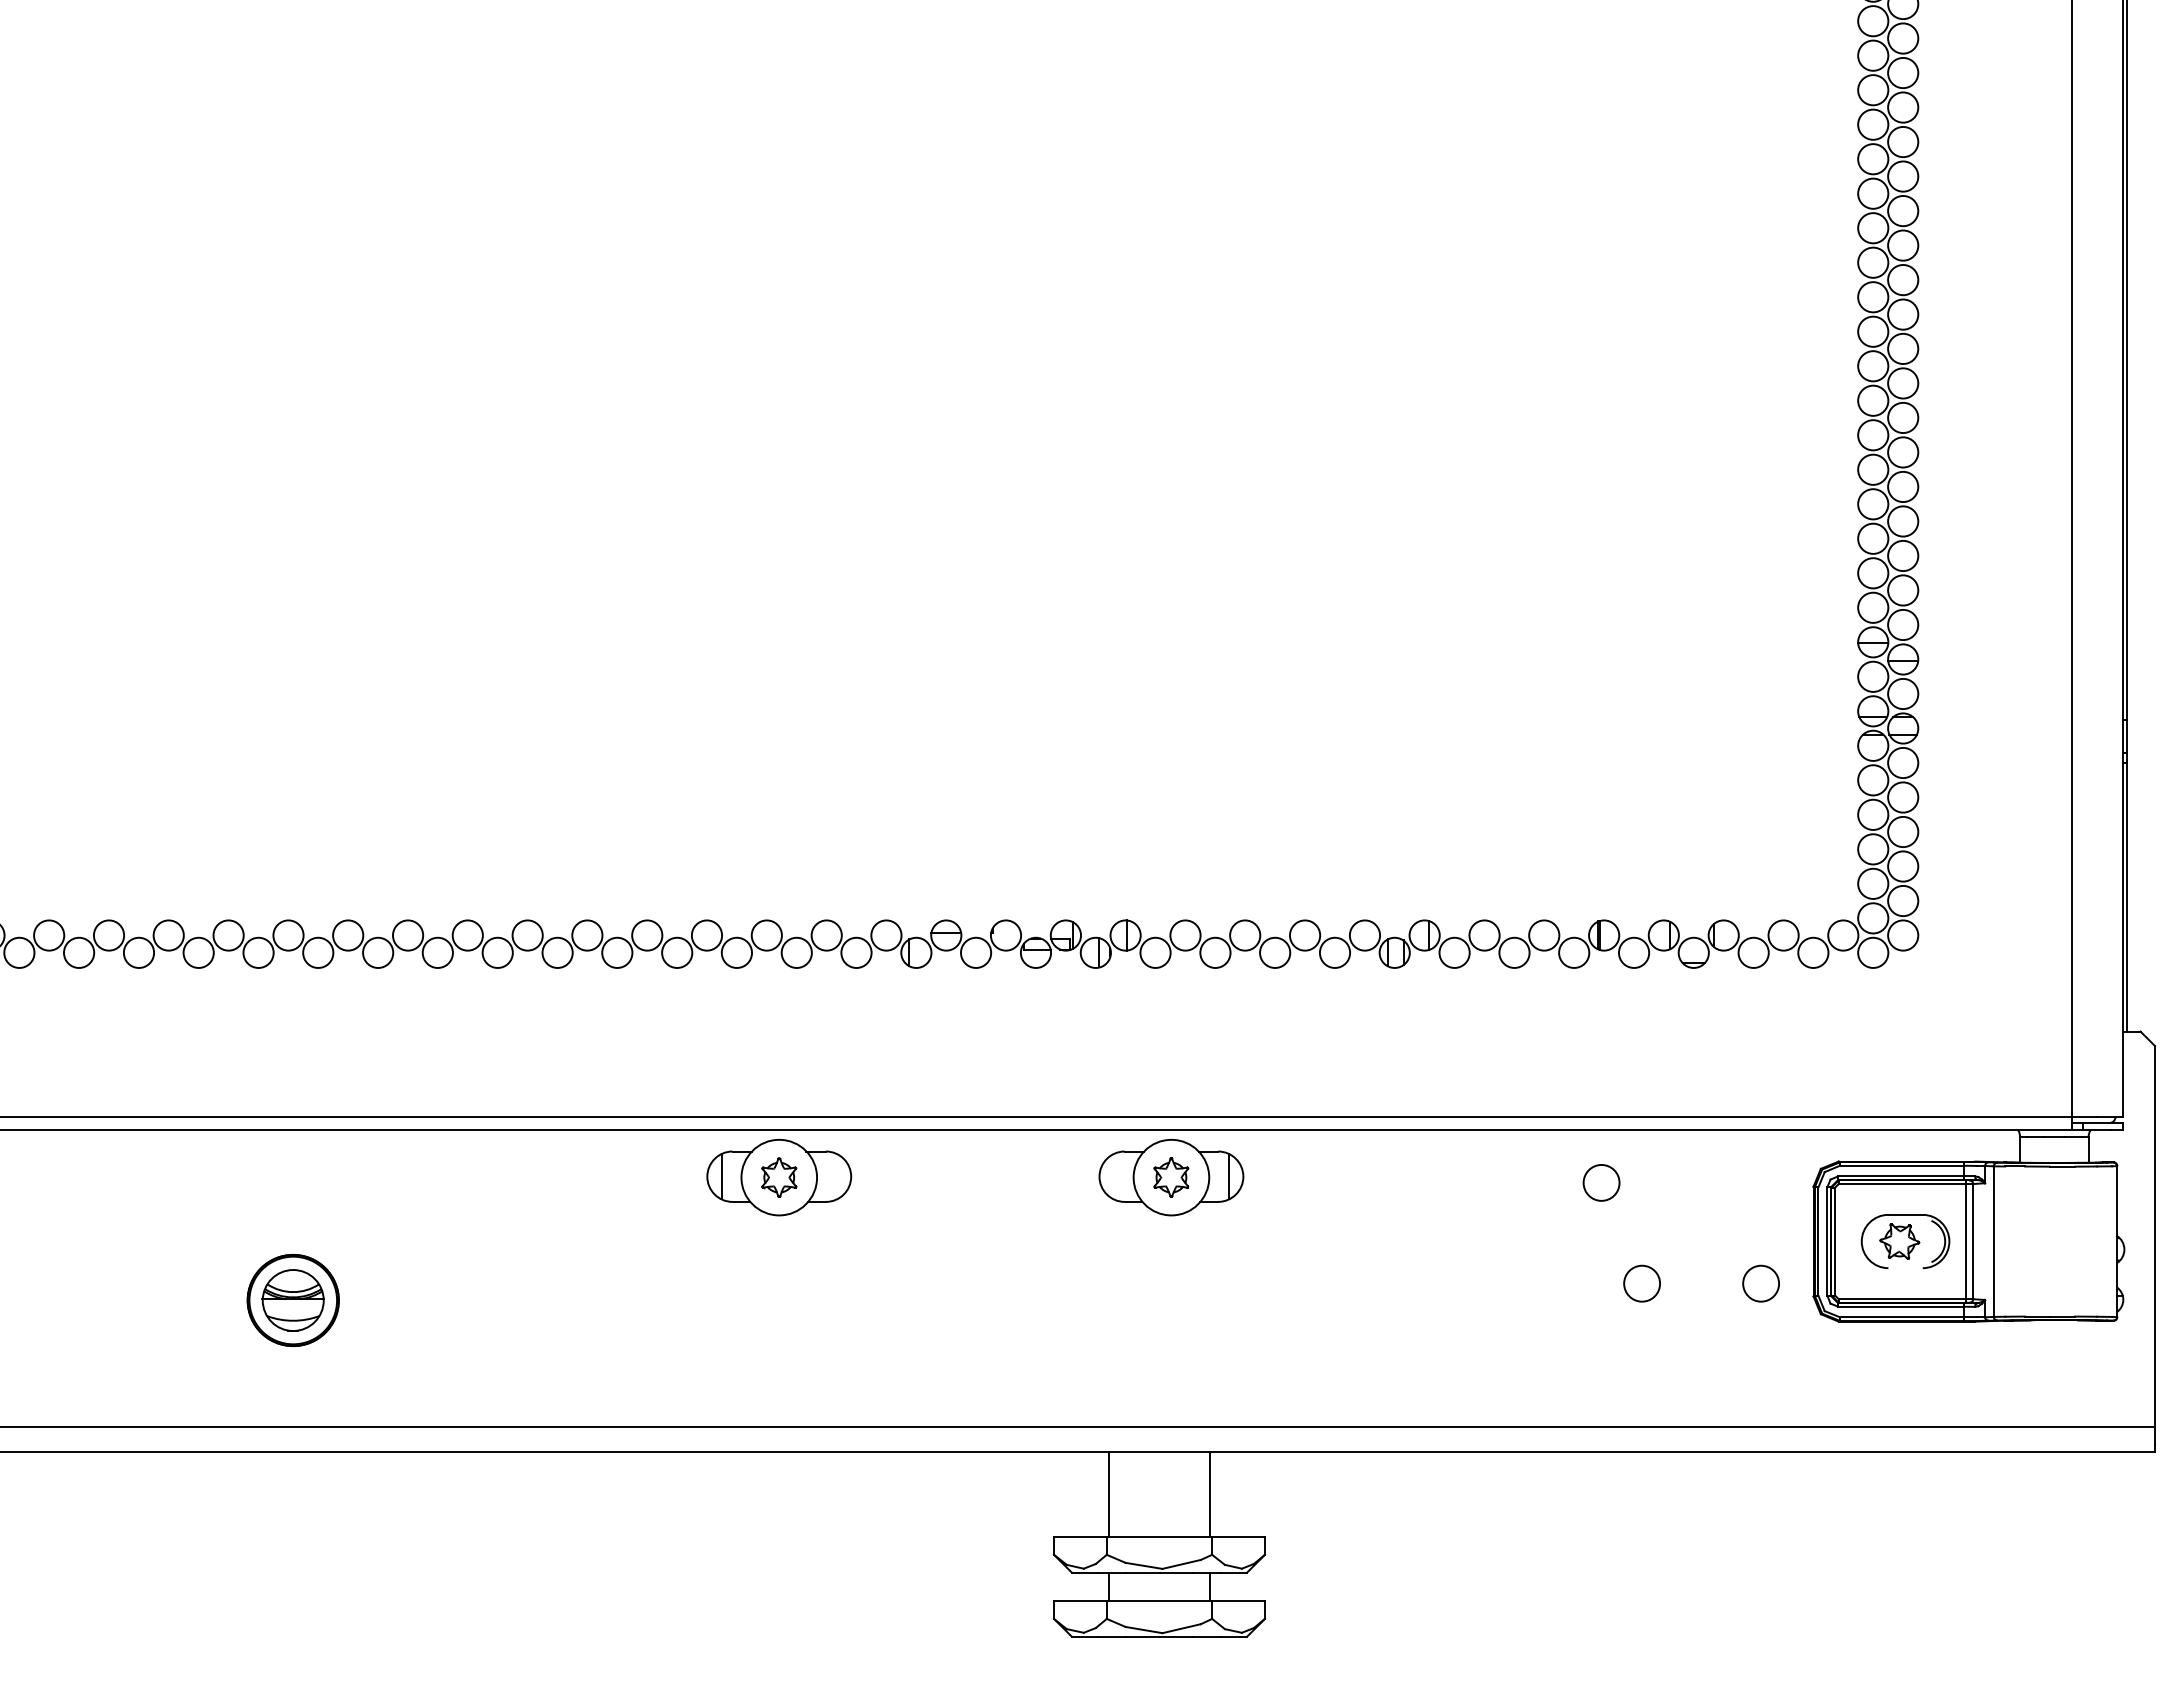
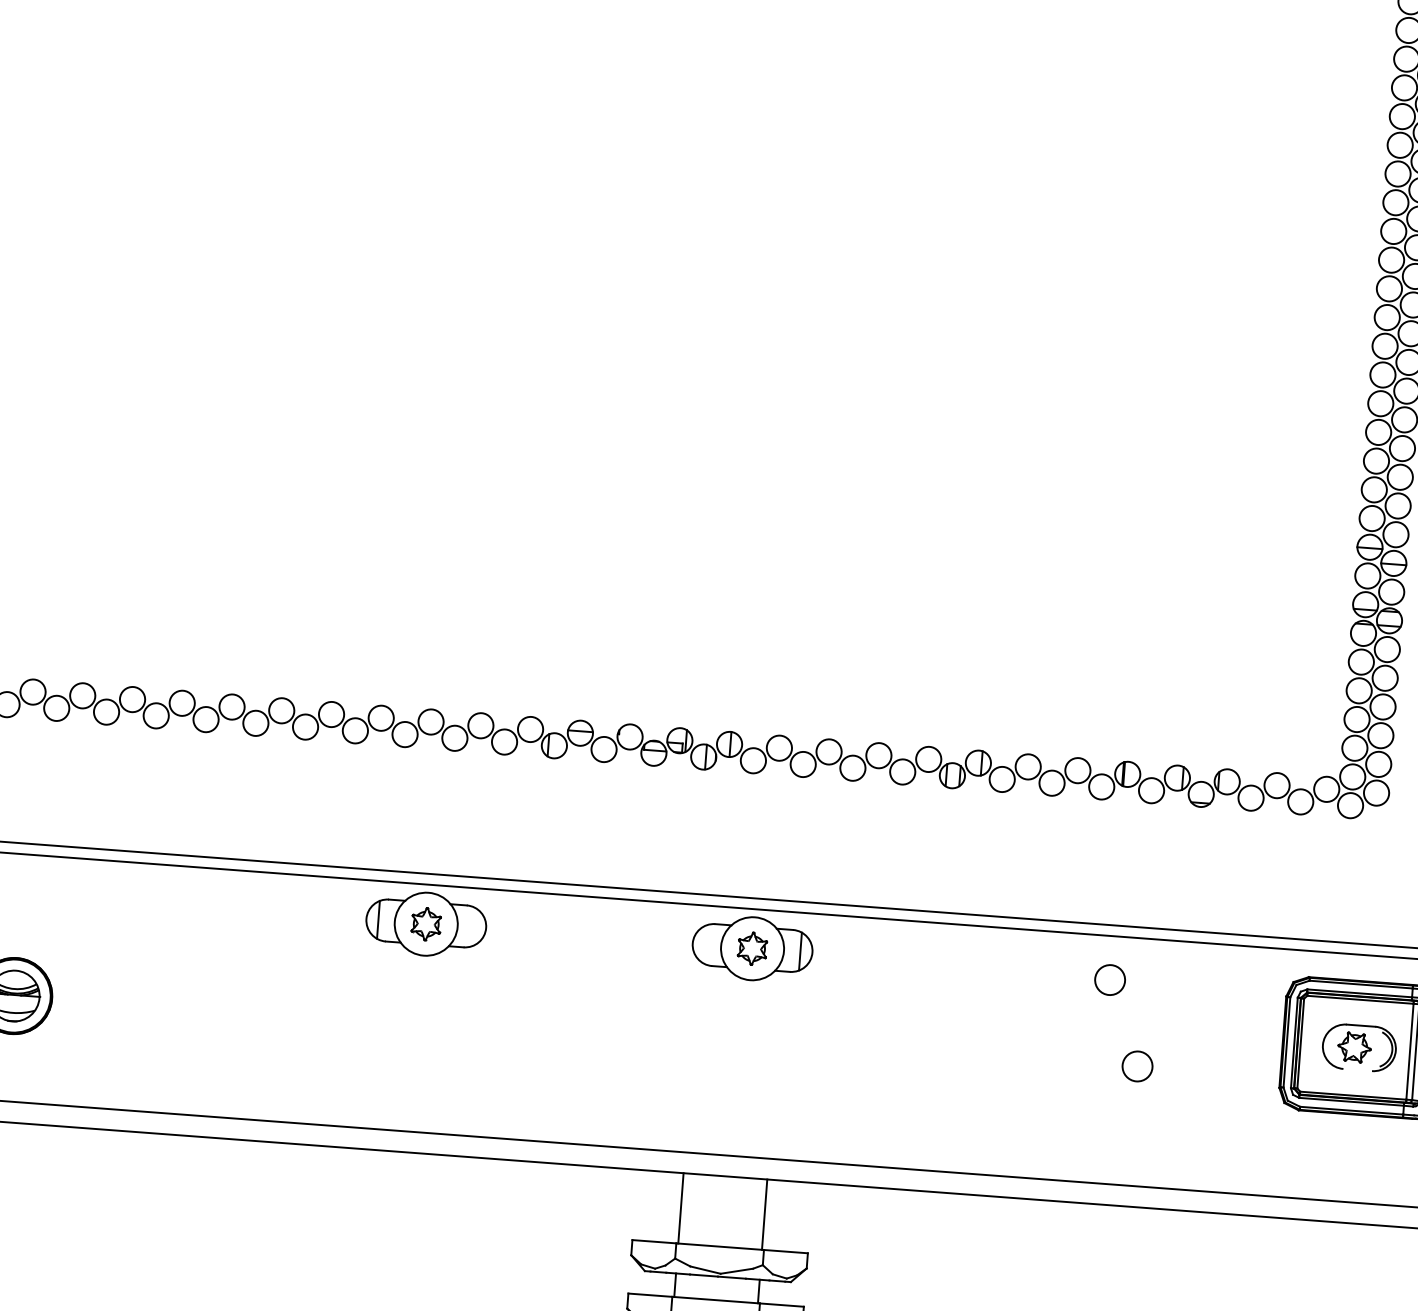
circle: (1760, 1283) -> (1236, 1073), removed

